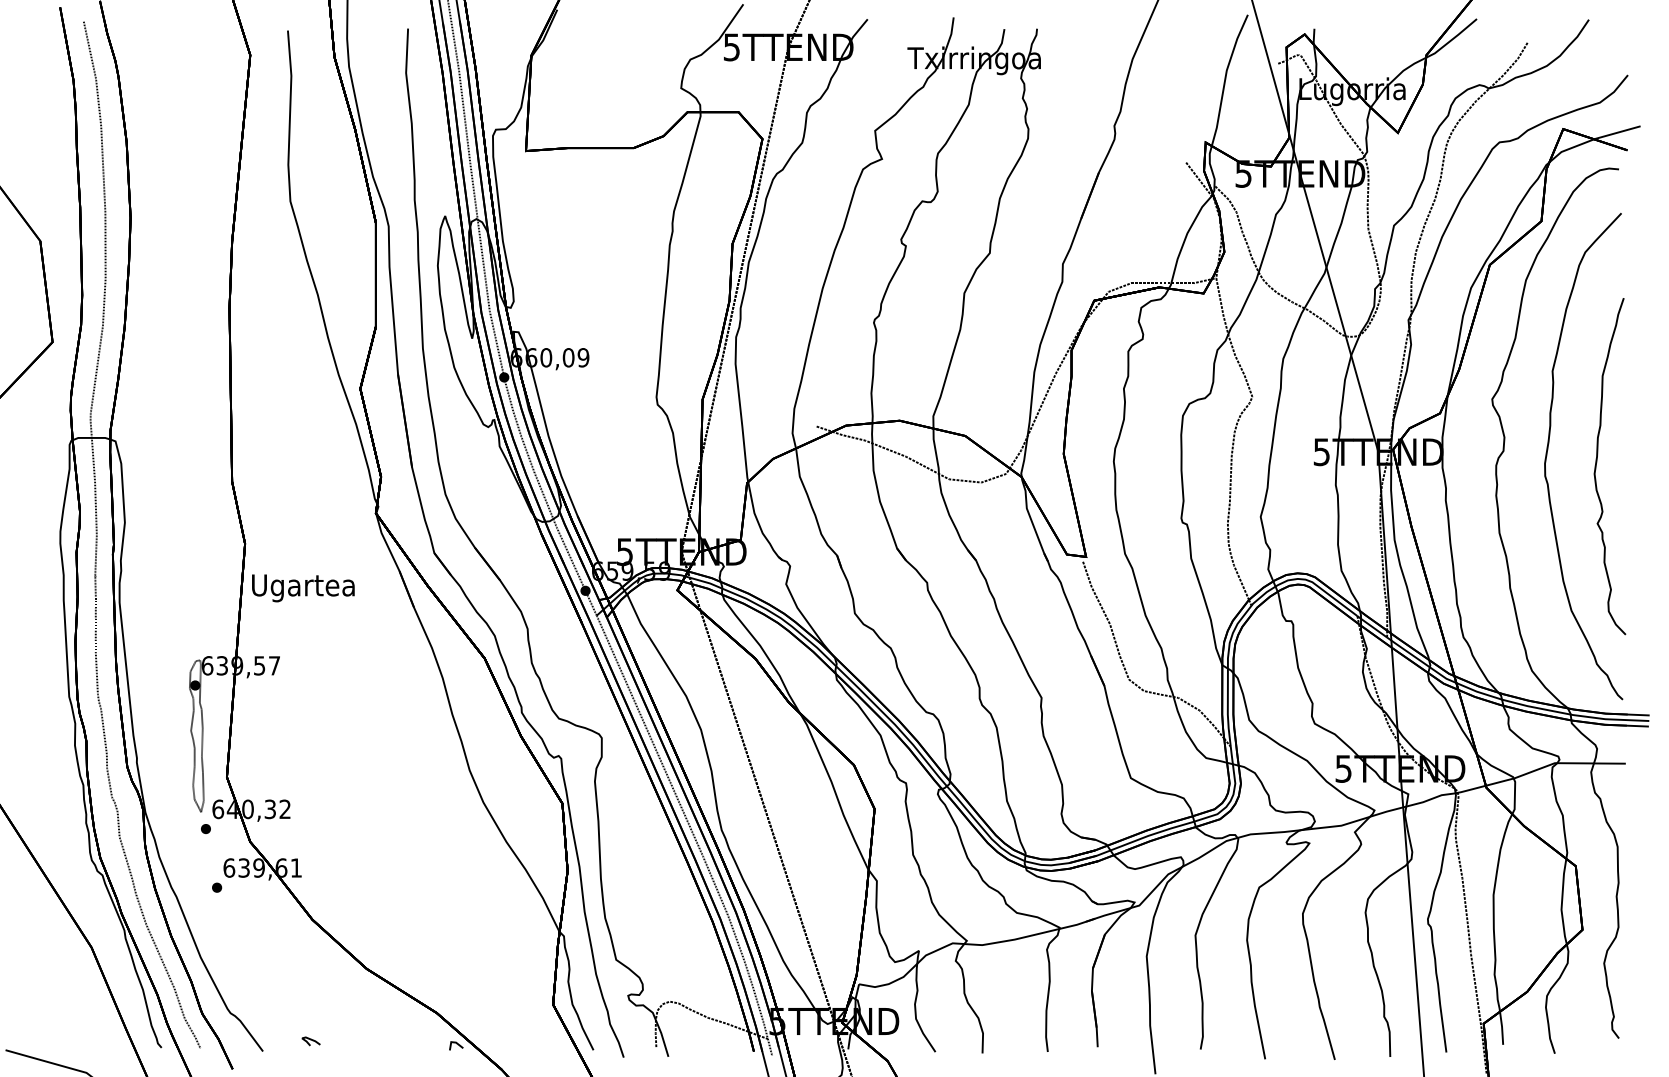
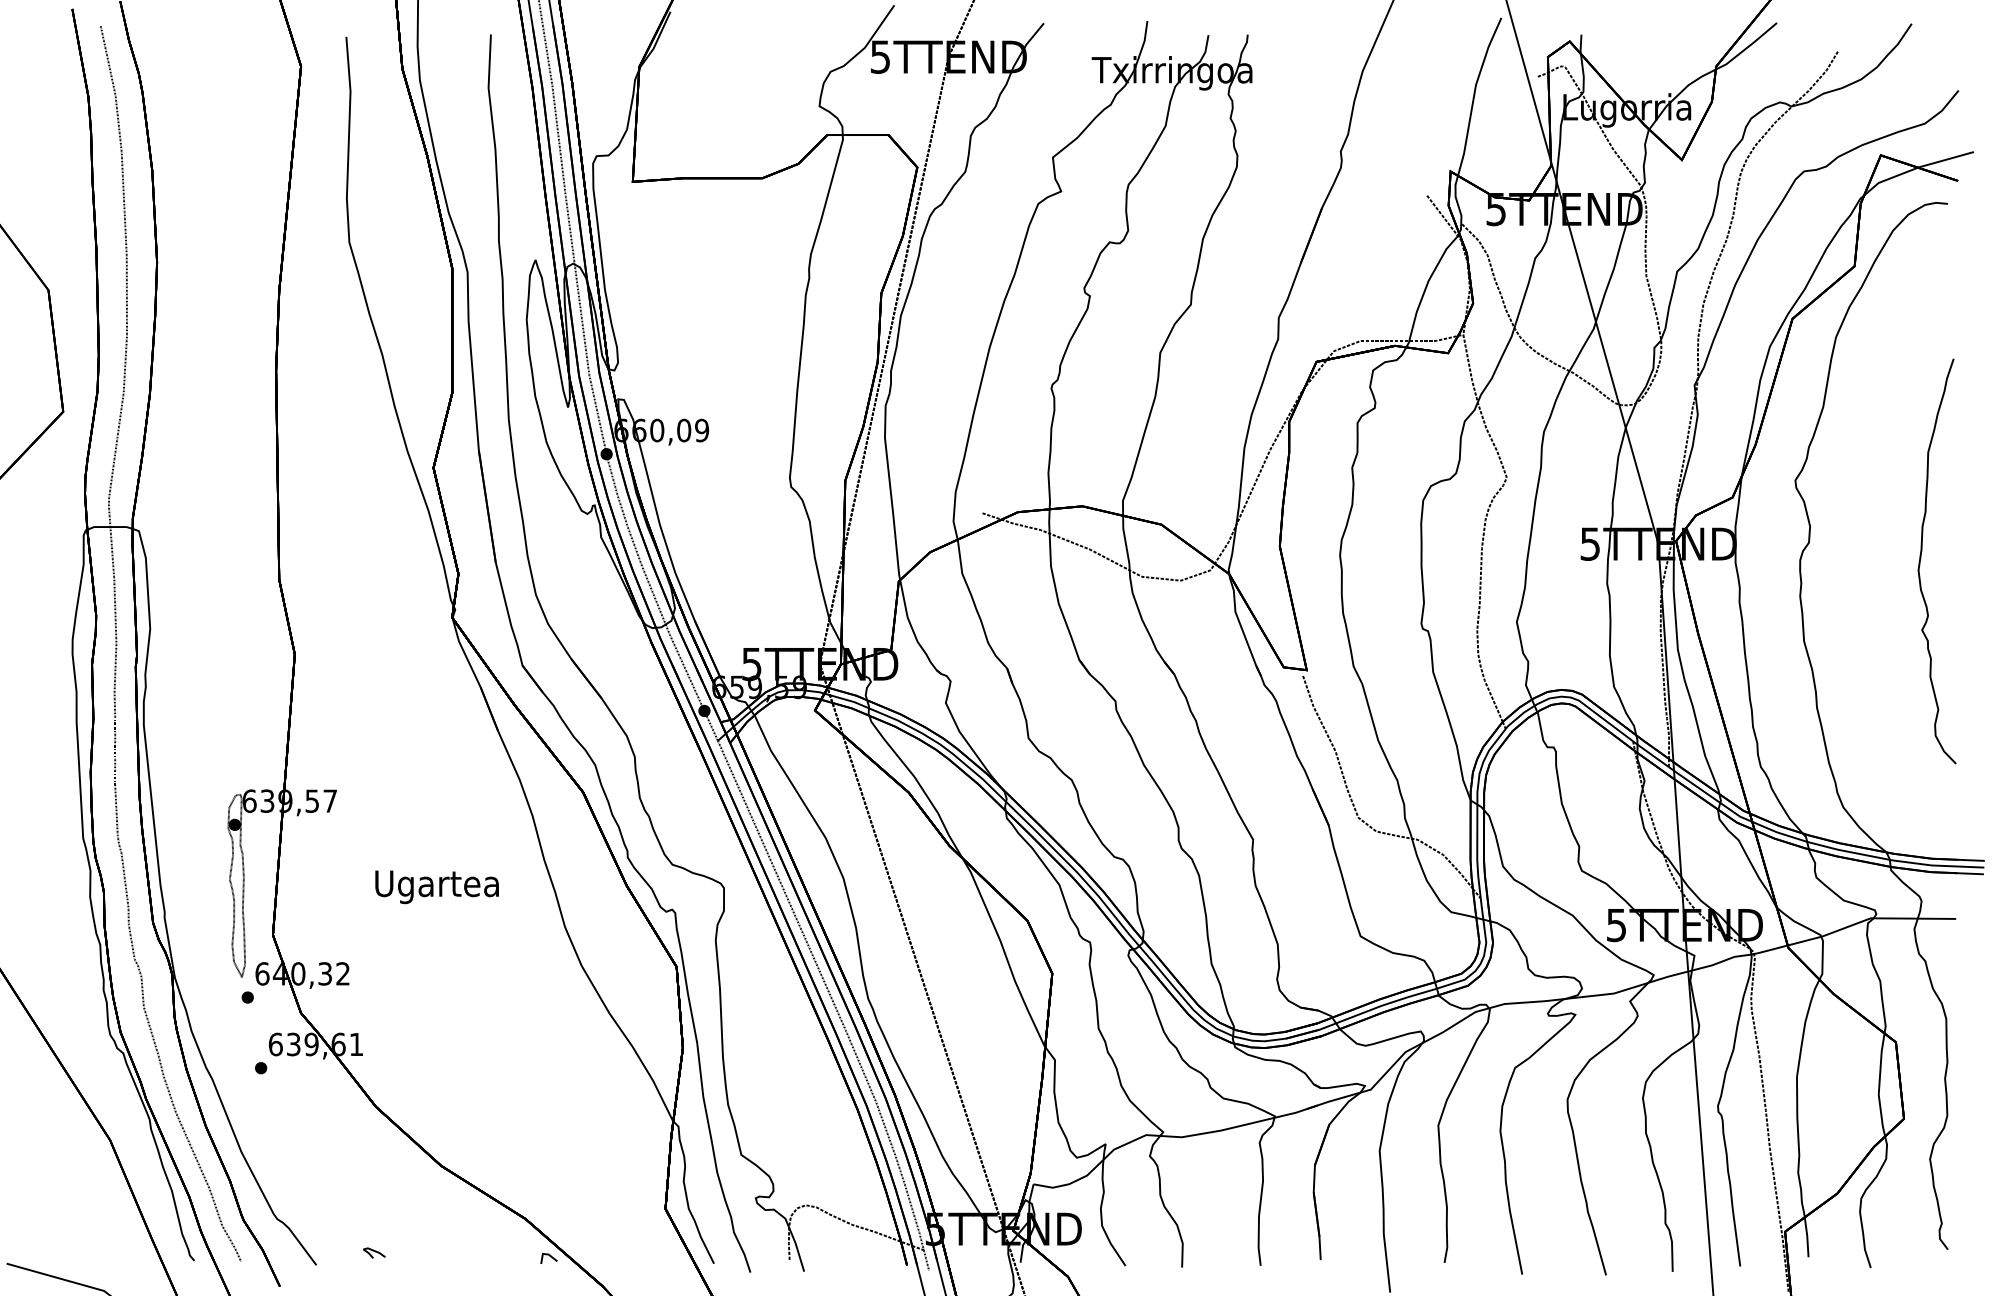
part: (1548, 449) -> (1863, 540), removed
text: (303, 588) -> (437, 887), moved

